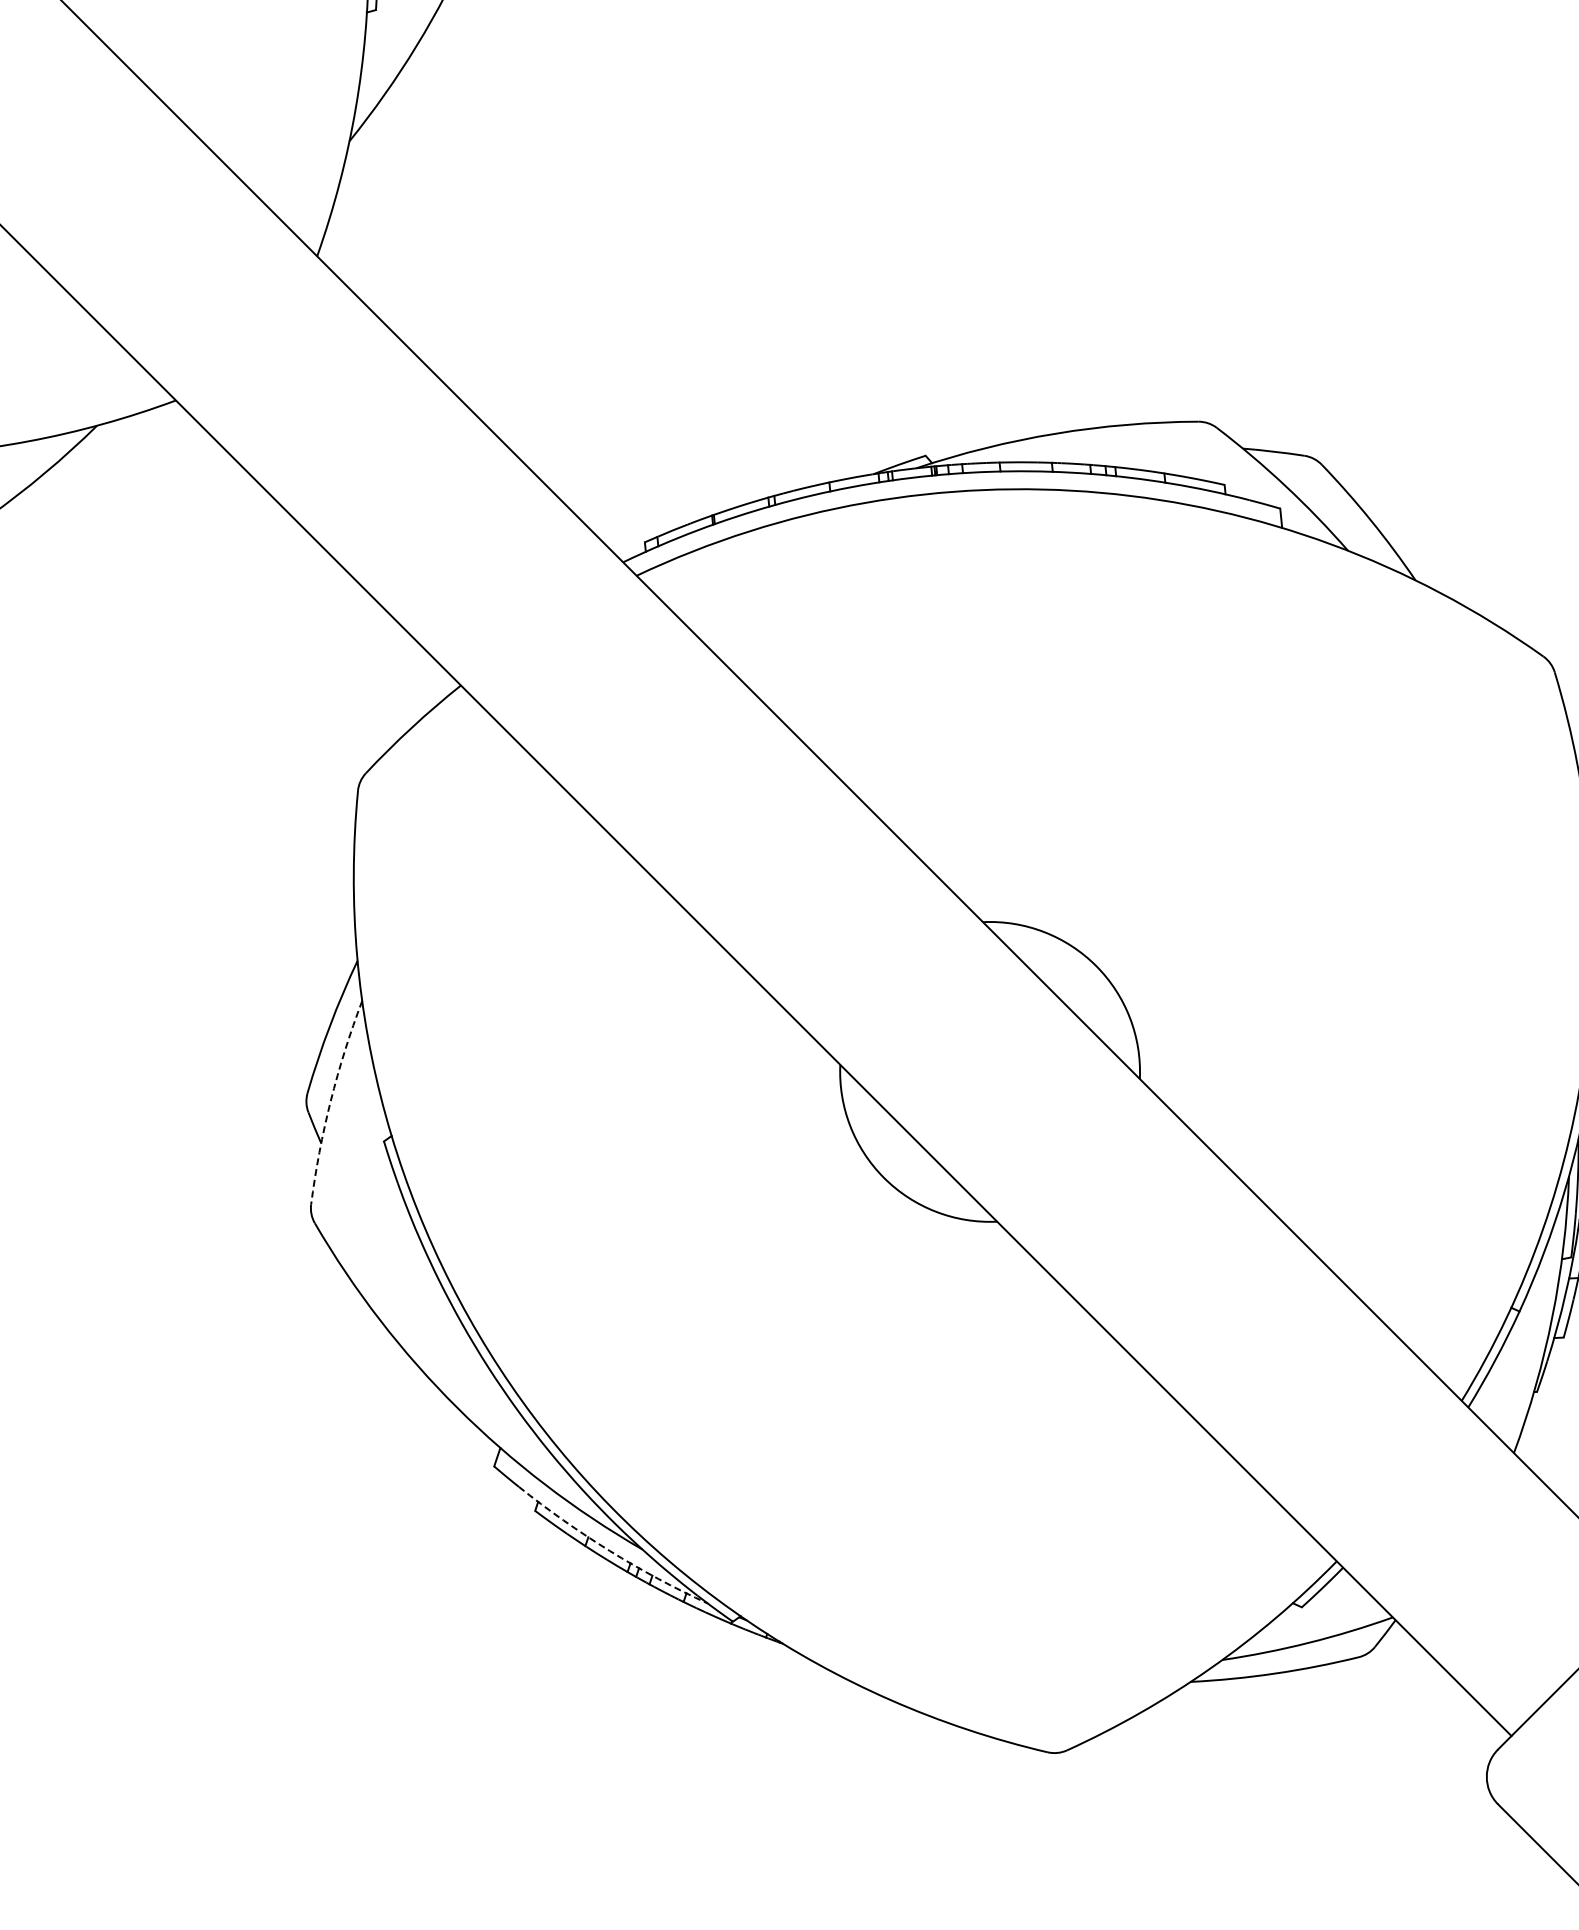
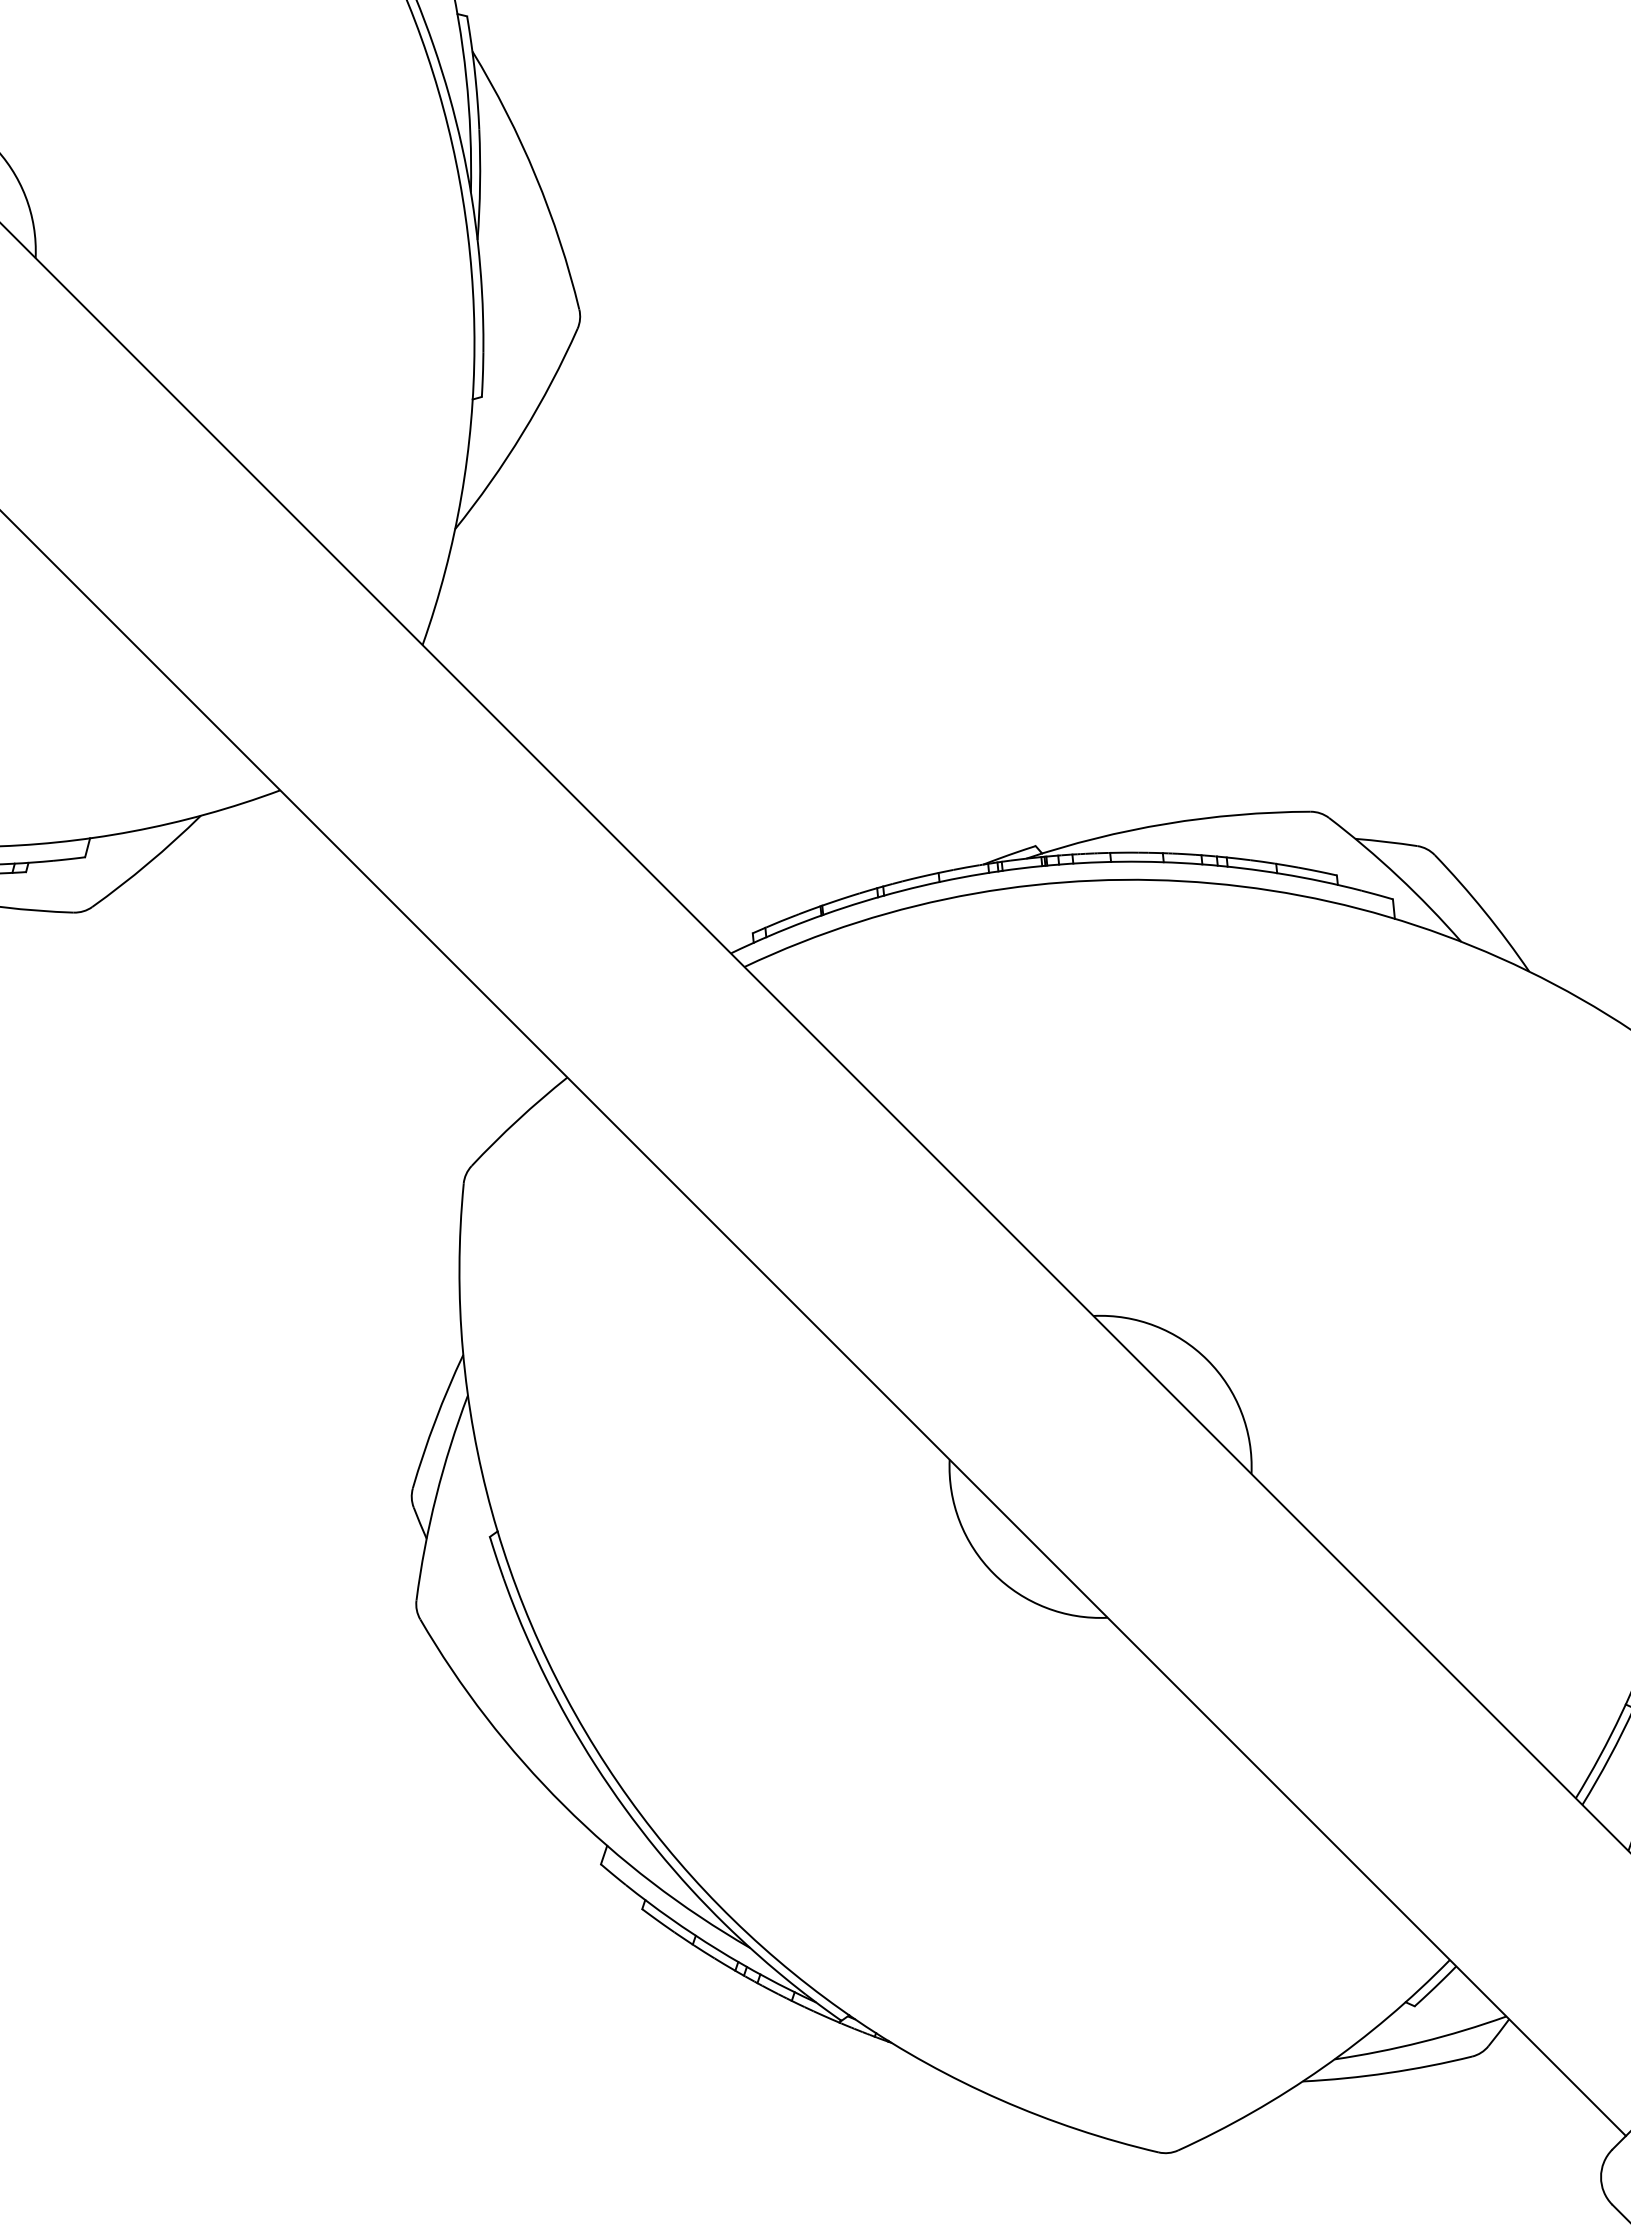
arc: (330, 1101) -> (436, 1496), dashed -> solid
arc: (609, 1550) -> (717, 1949), dashed -> solid

